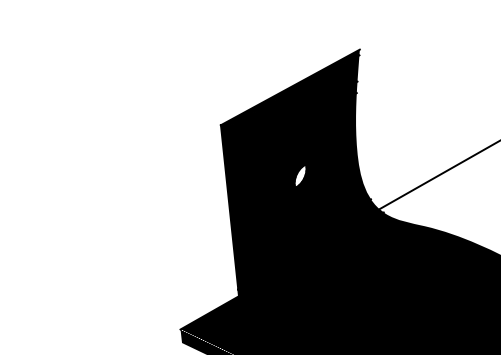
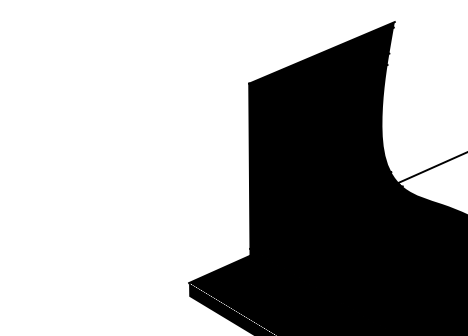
fill: (300, 175) -> (323, 141), added

